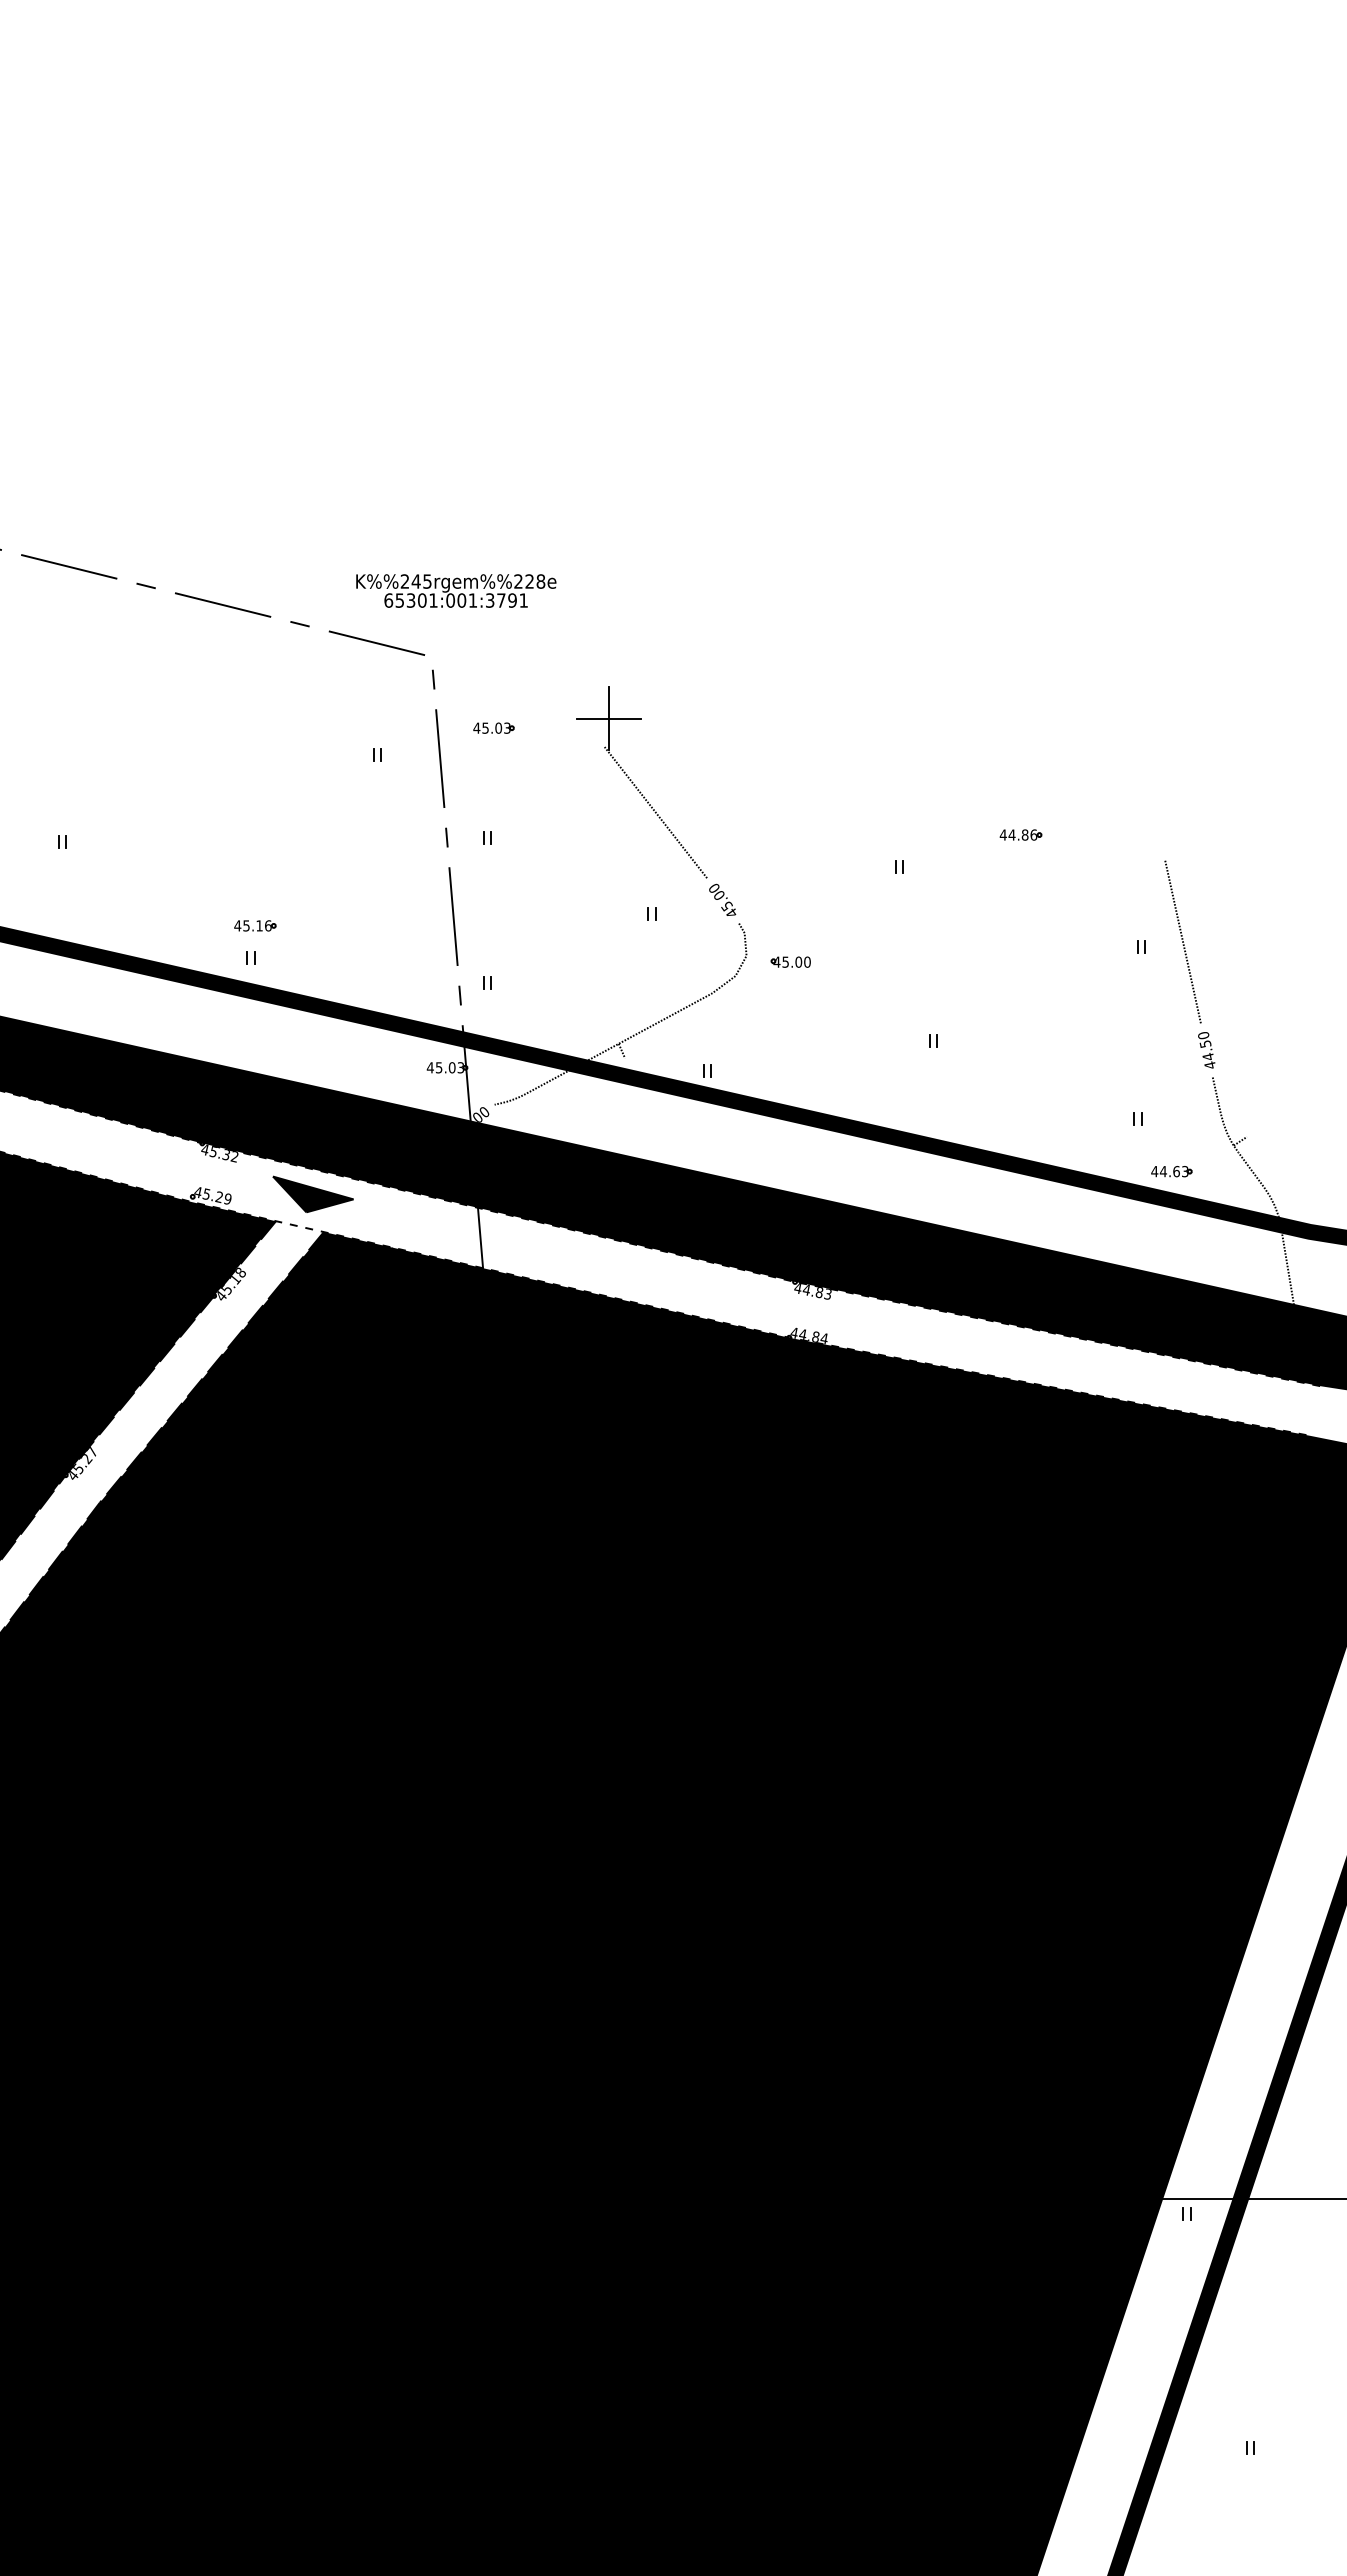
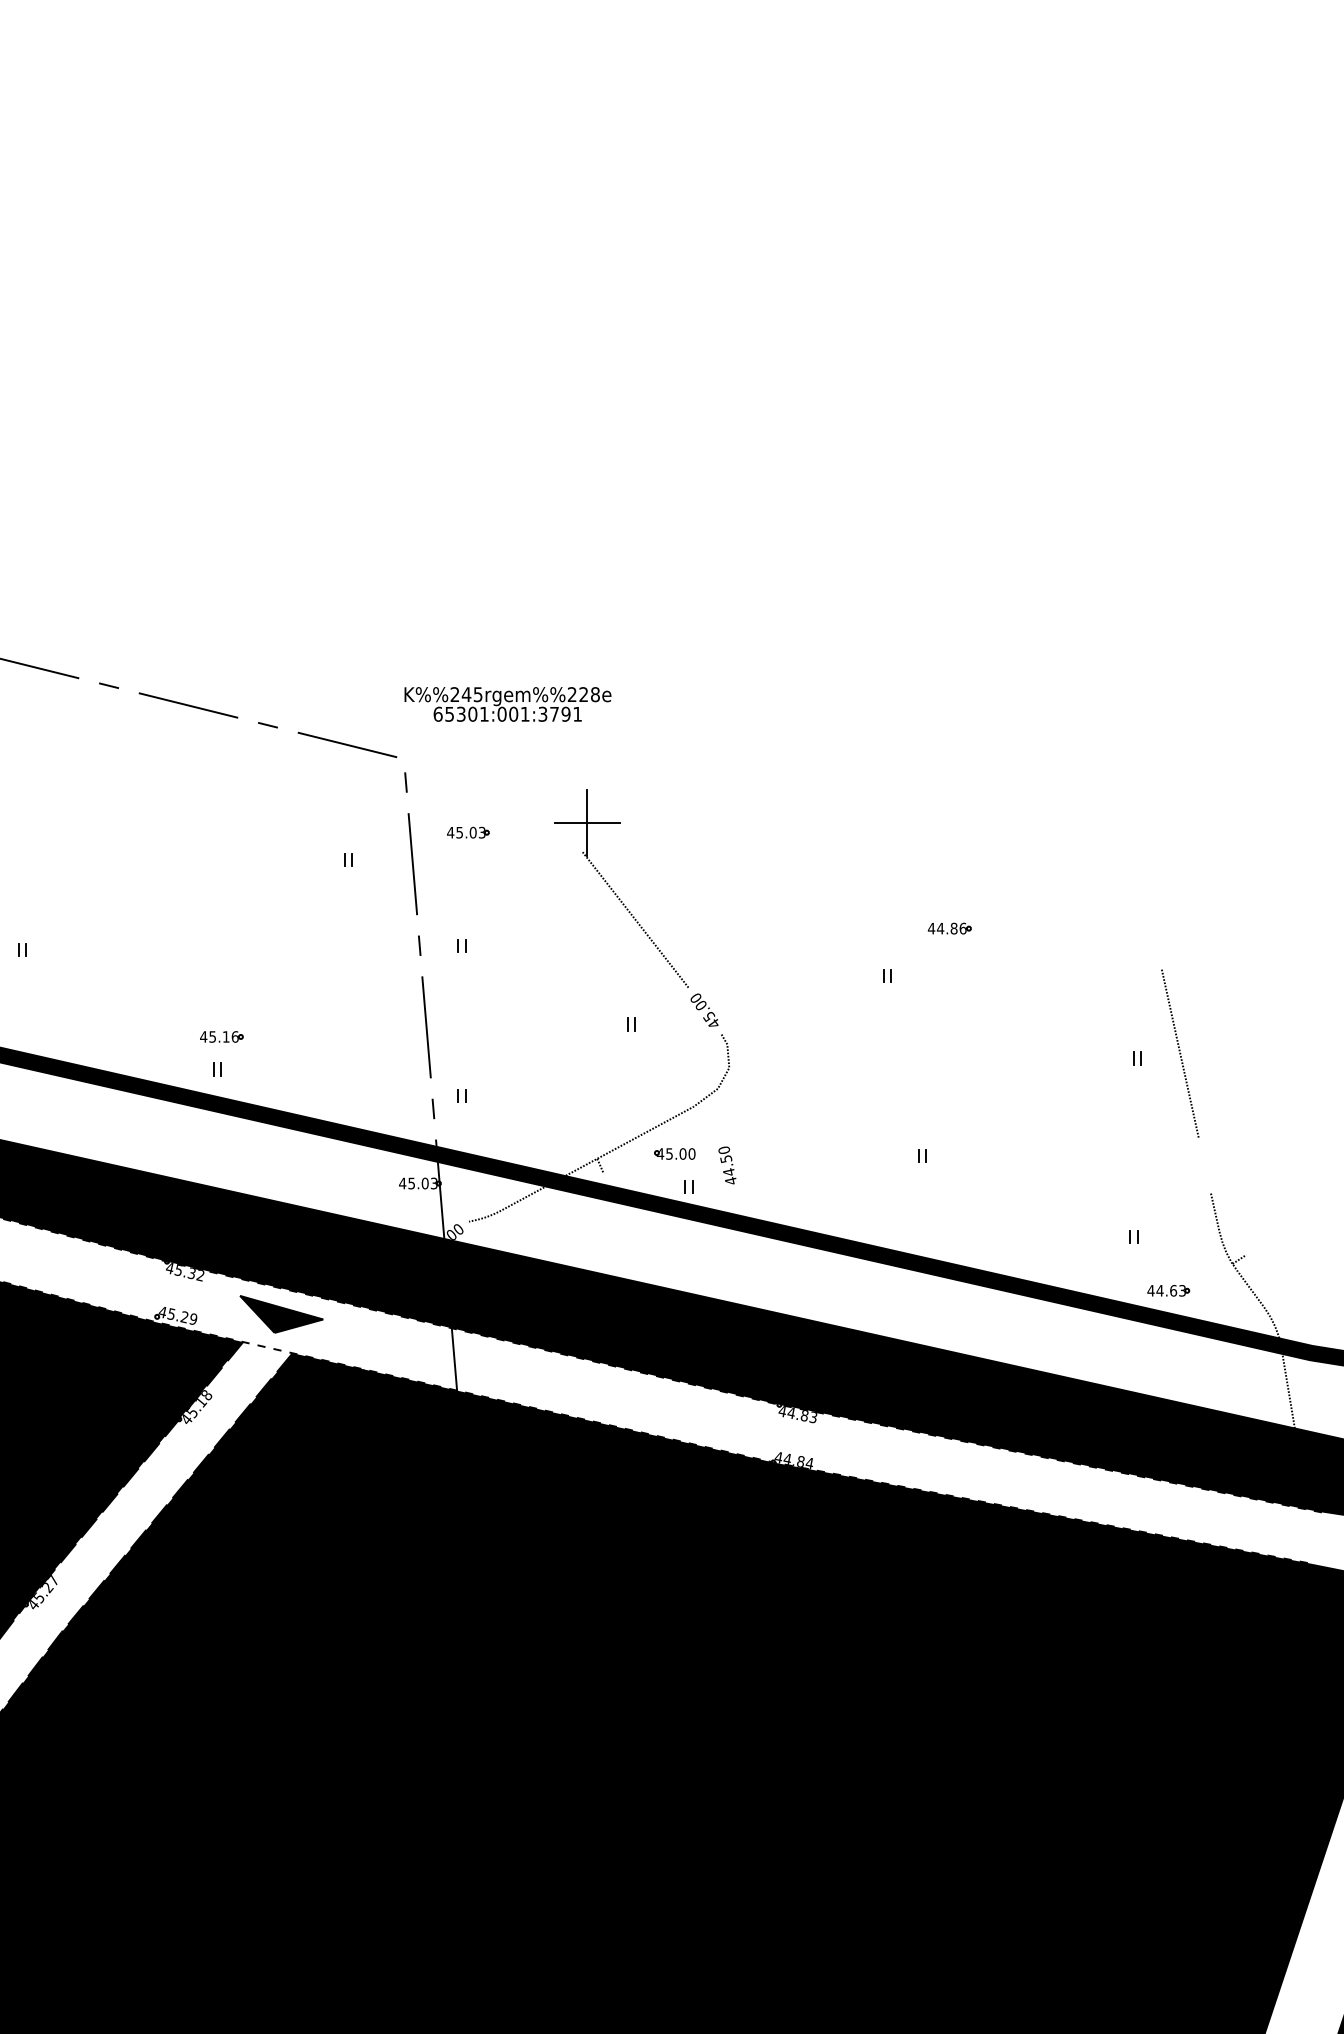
text: (456, 590) -> (508, 703), moved
part: (1020, 834) -> (949, 928), moved
part: (790, 961) -> (674, 1153), moved
text: (1206, 1050) -> (727, 1165), moved

